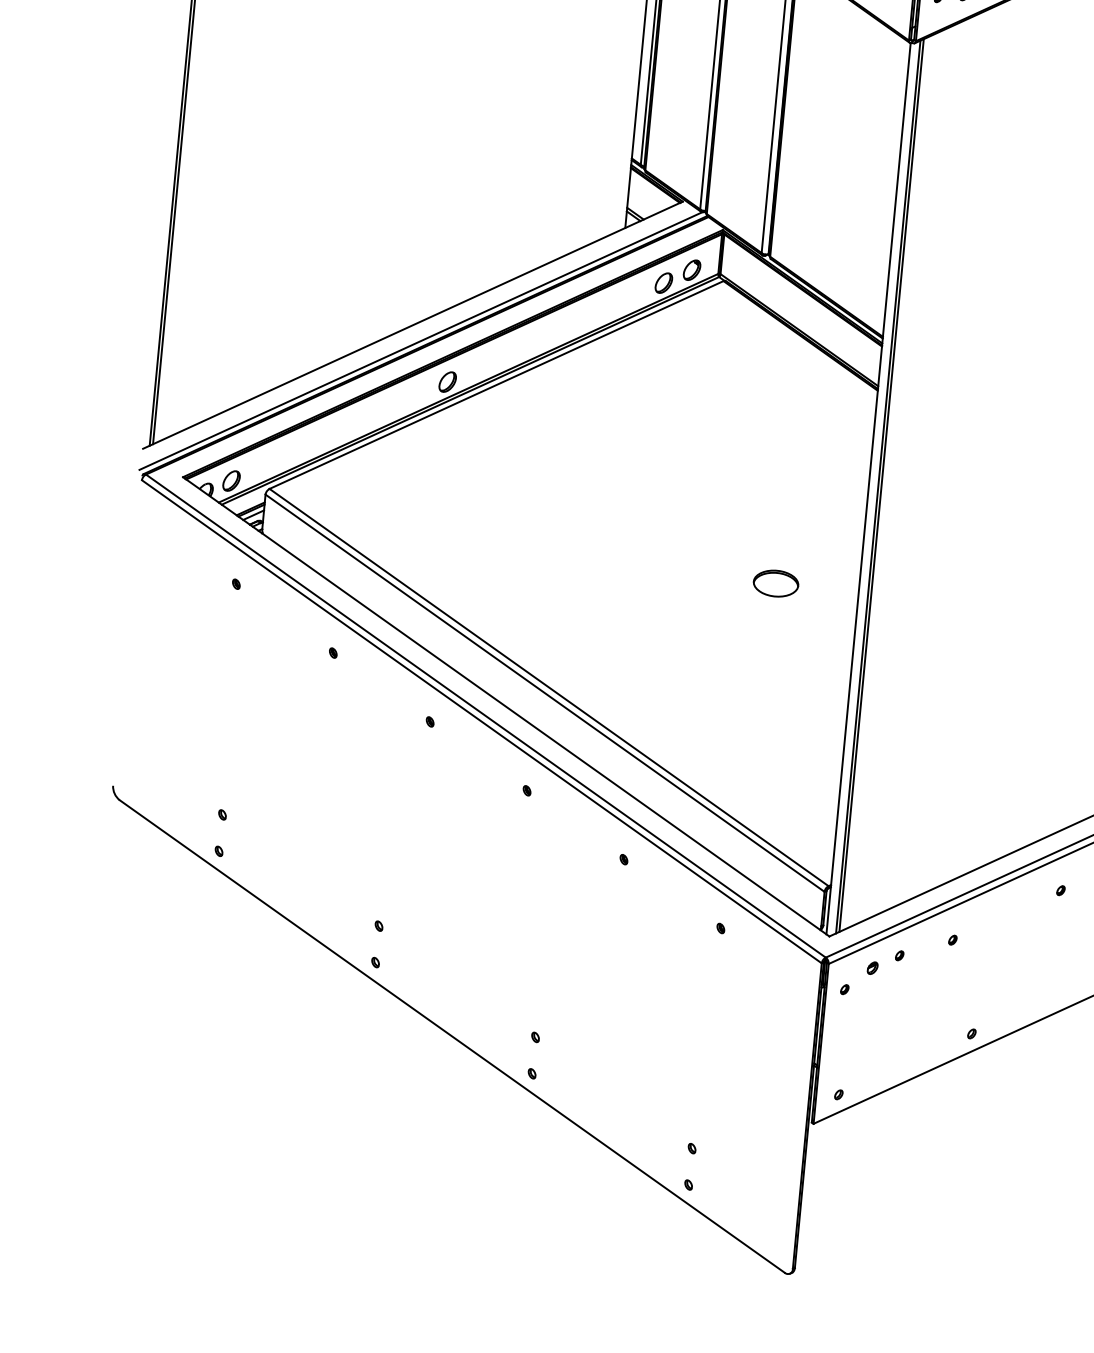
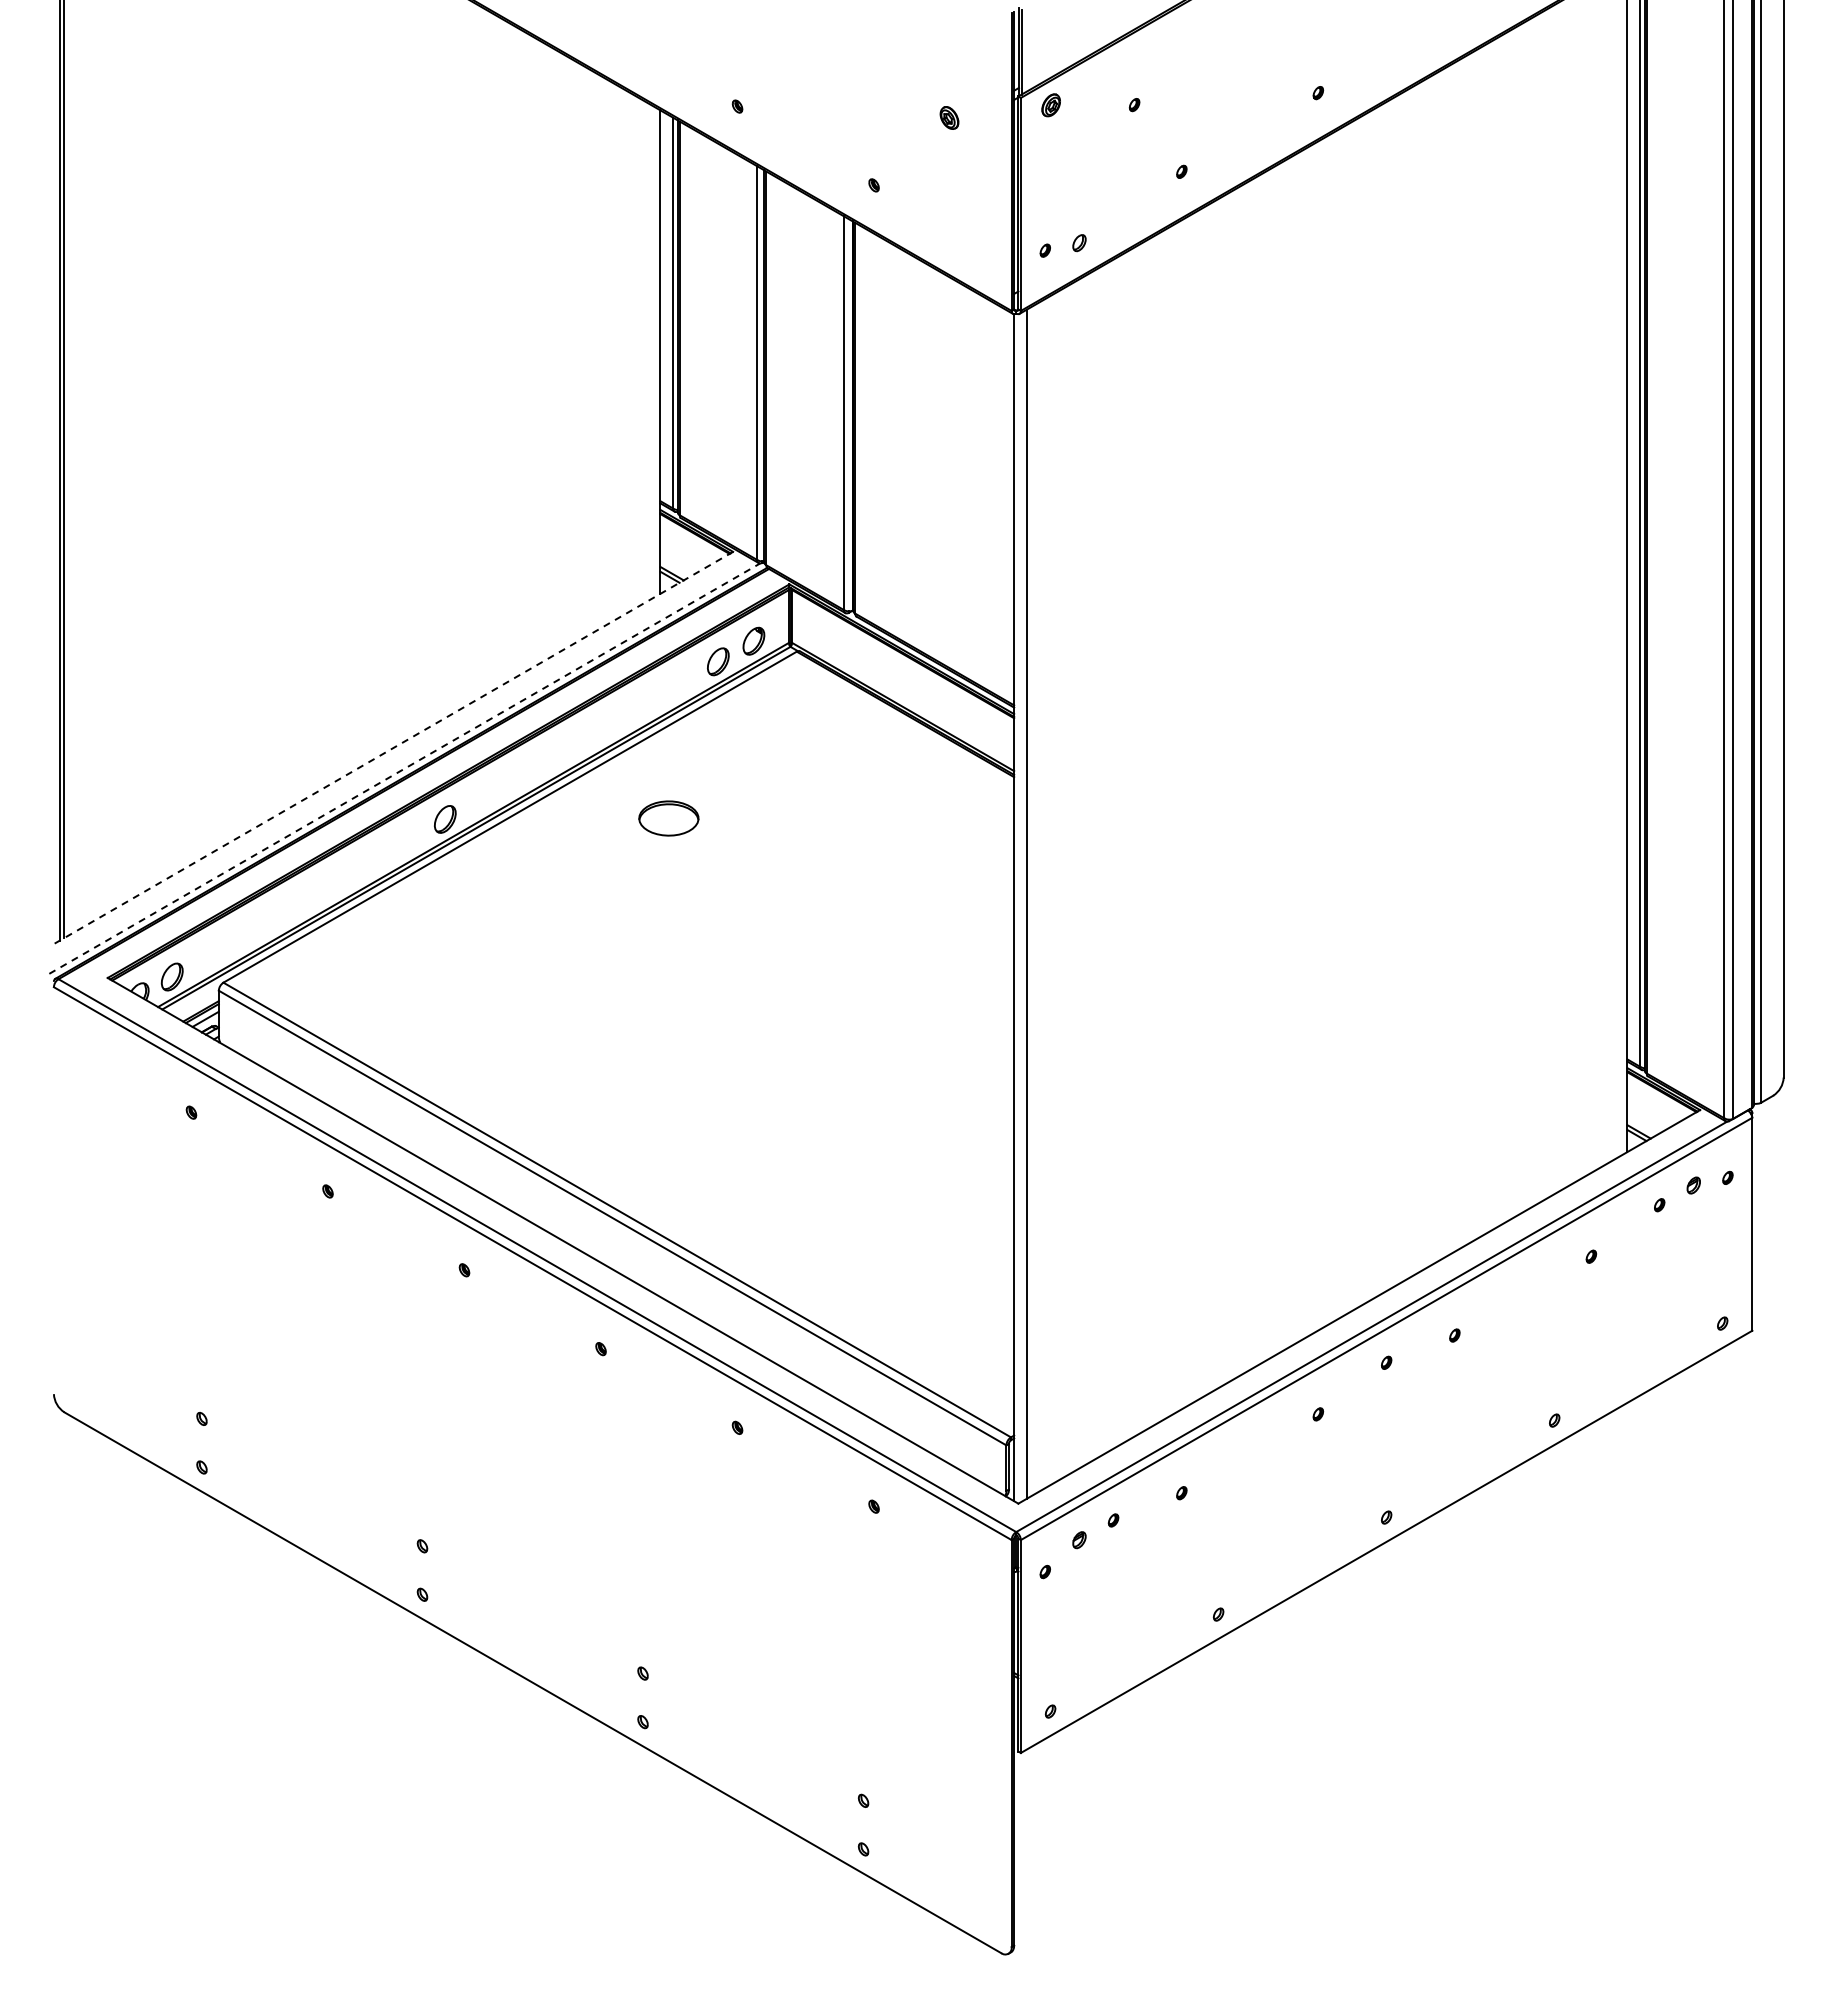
line: (413, 325) -> (392, 748), solid -> dashed
line: (421, 341) -> (405, 768), solid -> dashed
line: (881, 485) -> (1030, 901), removed
part: (775, 583) -> (668, 818), moved

